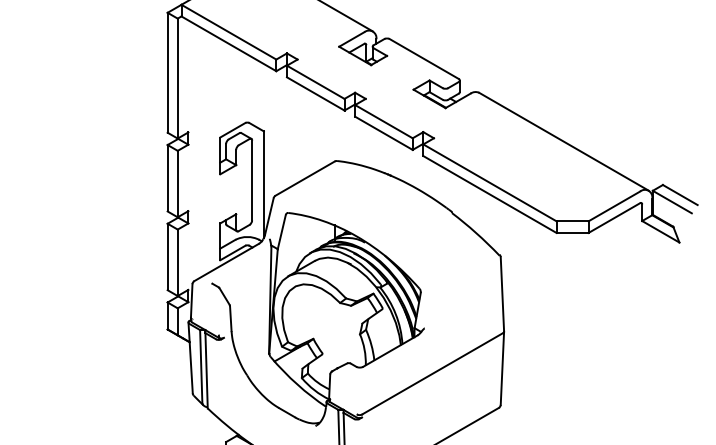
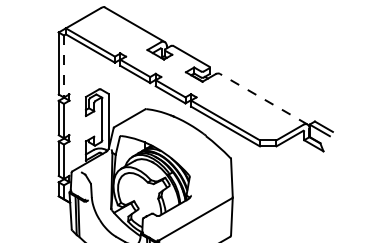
line: (176, 80) -> (63, 67), solid -> dashed
line: (563, 142) -> (263, 99), solid -> dashed

